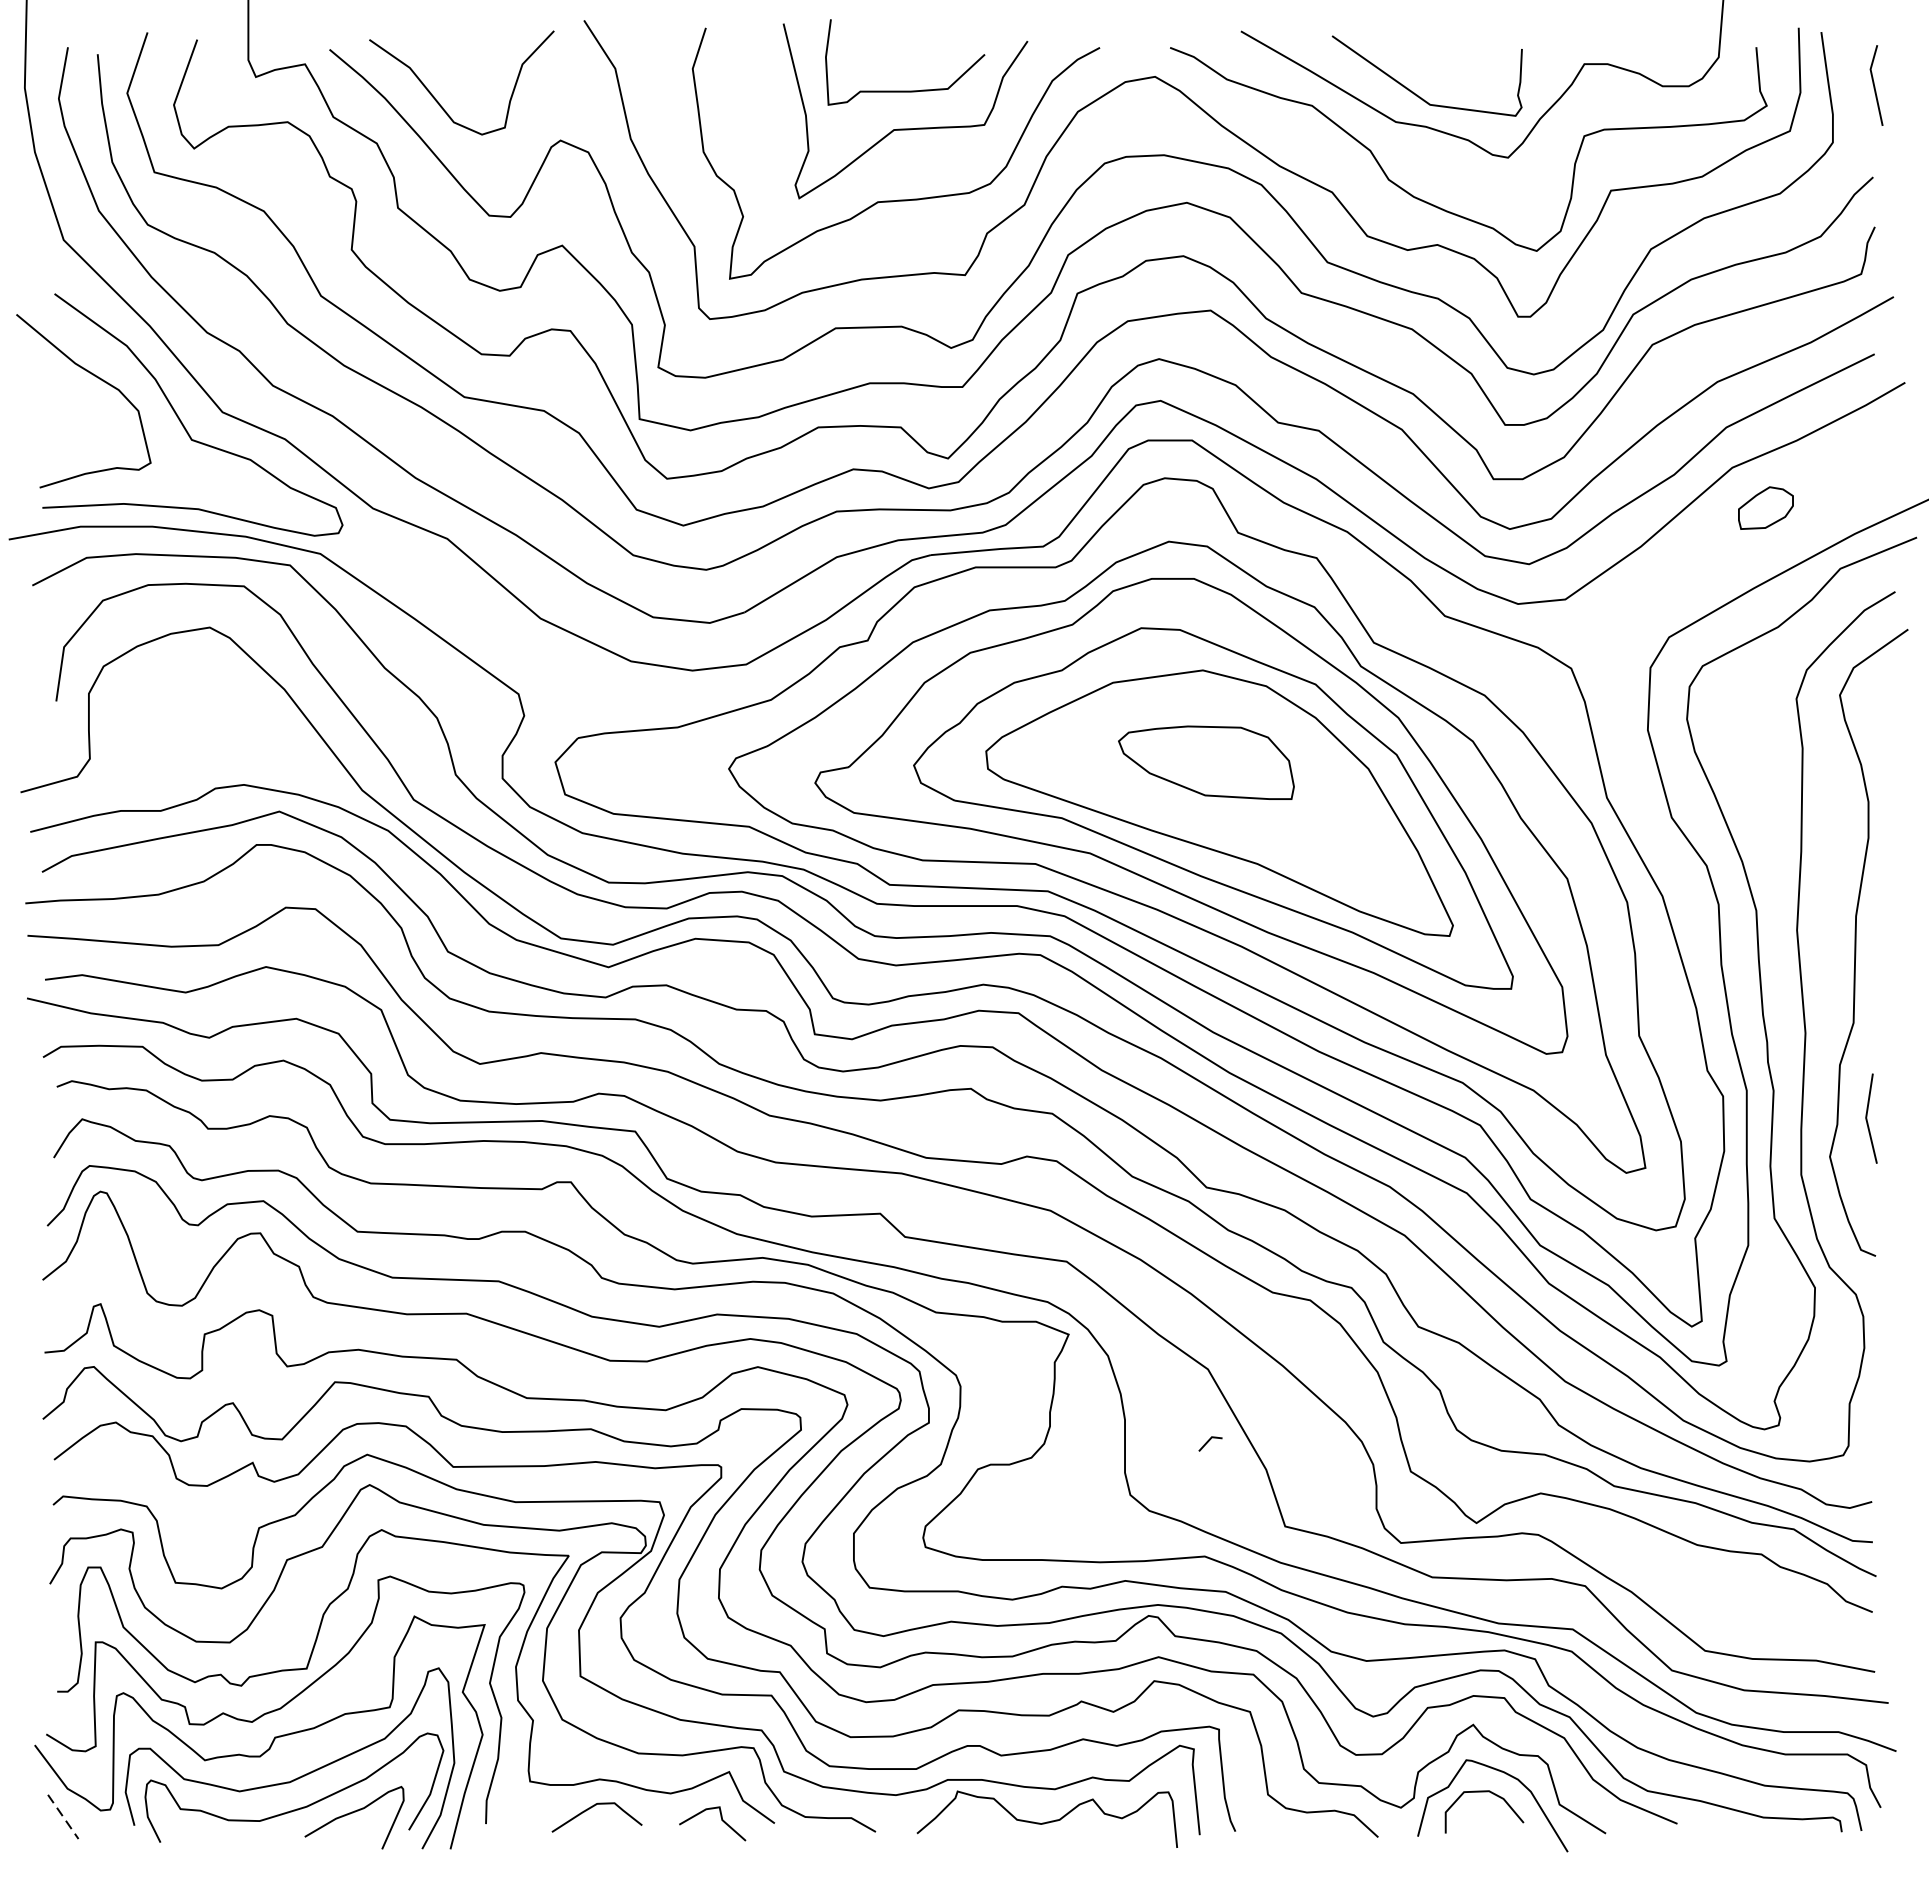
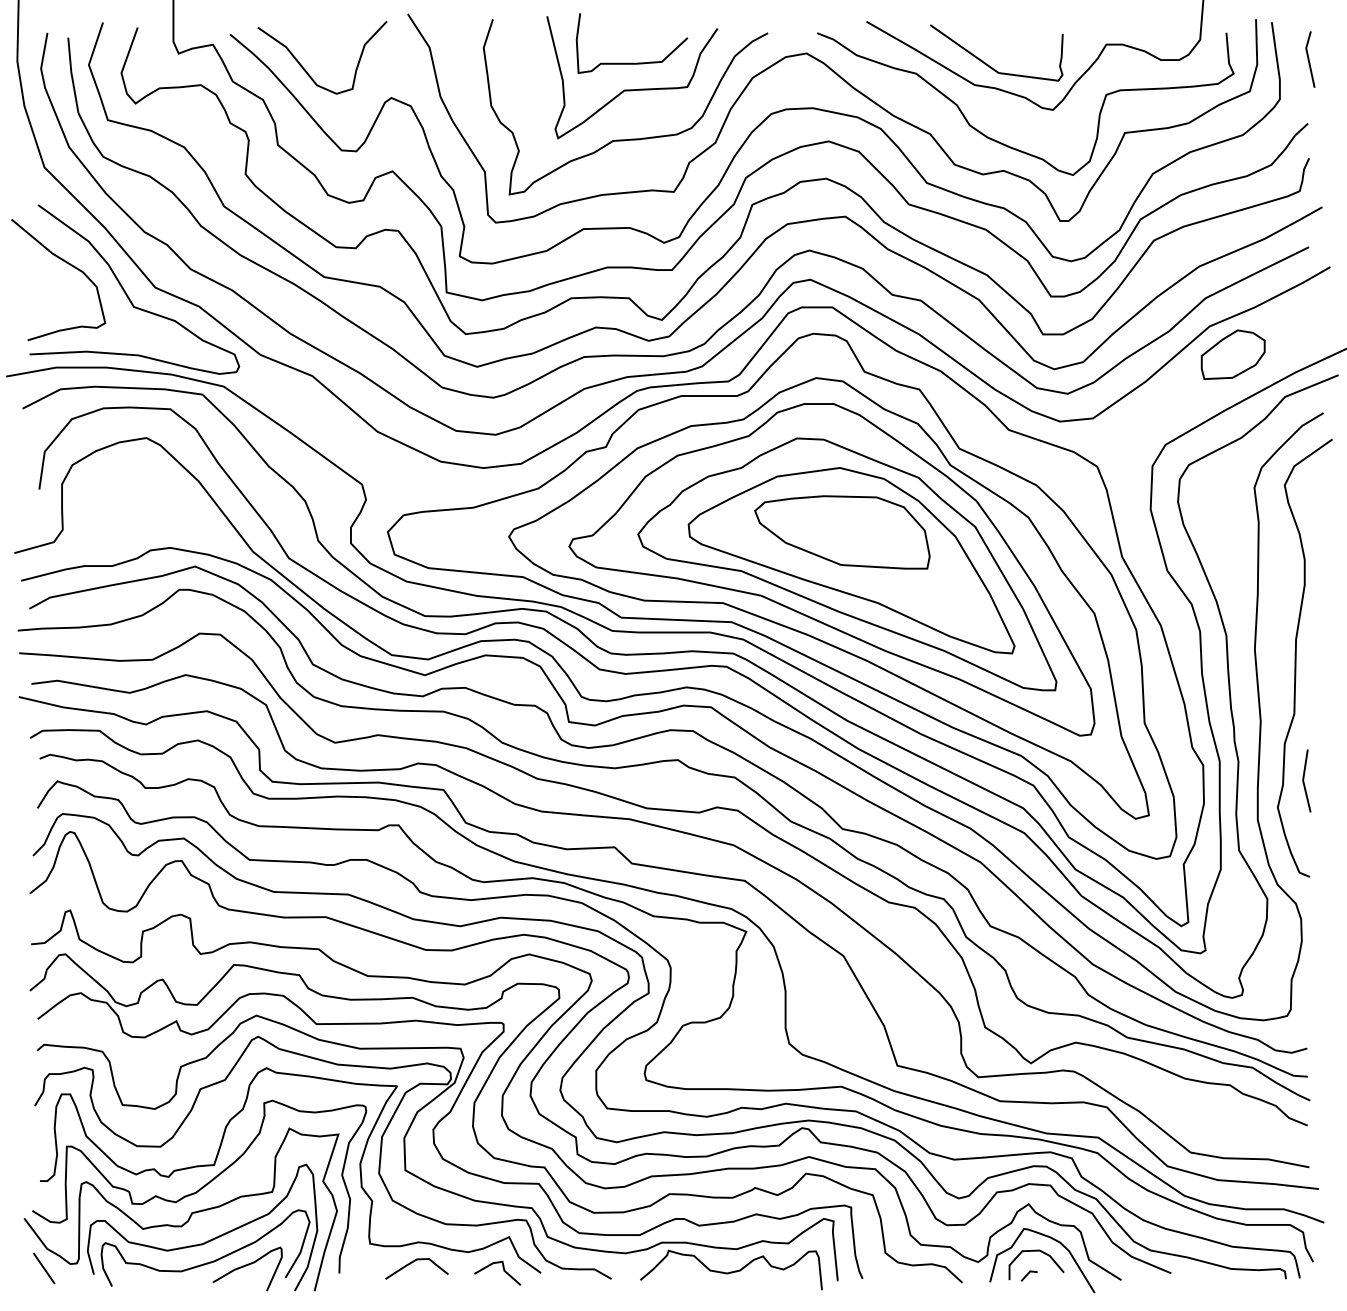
part: (1765, 507) -> (1232, 354), size x1.67
part: (1206, 762) -> (842, 532), size x1.43
line: (1209, 1441) -> (1028, 1274), moved
line: (63, 1816) -> (44, 1268), dashed -> solid

